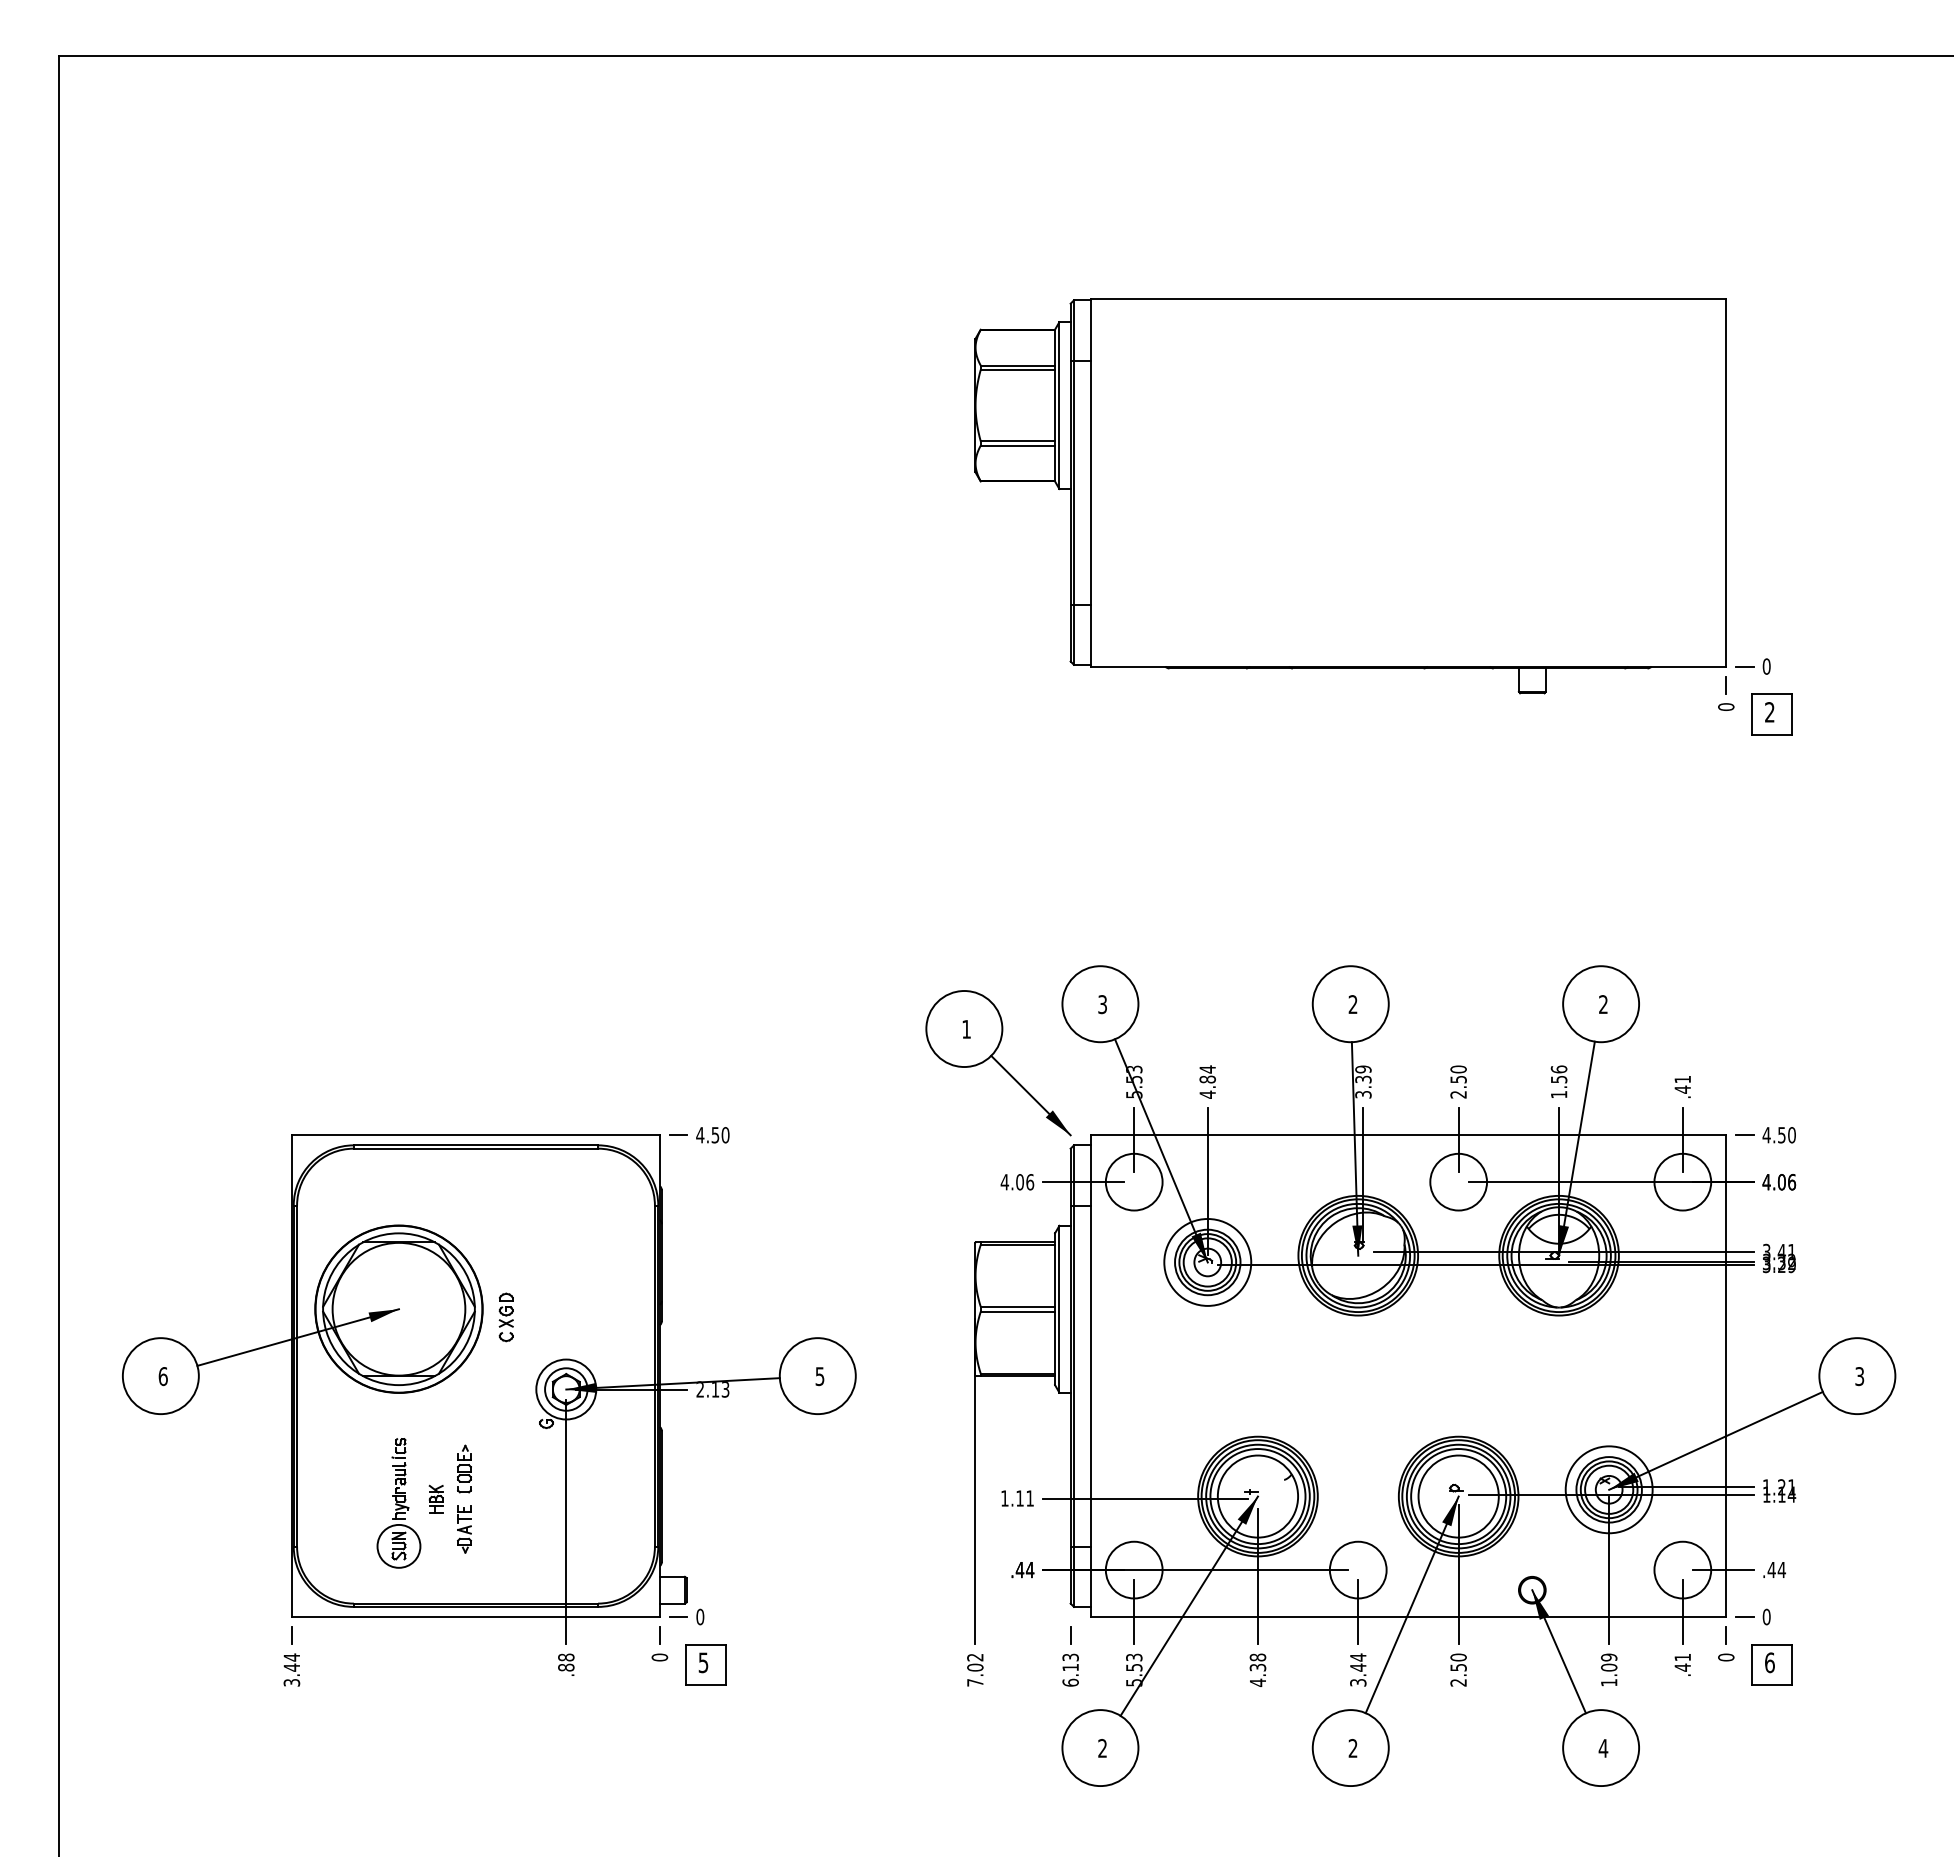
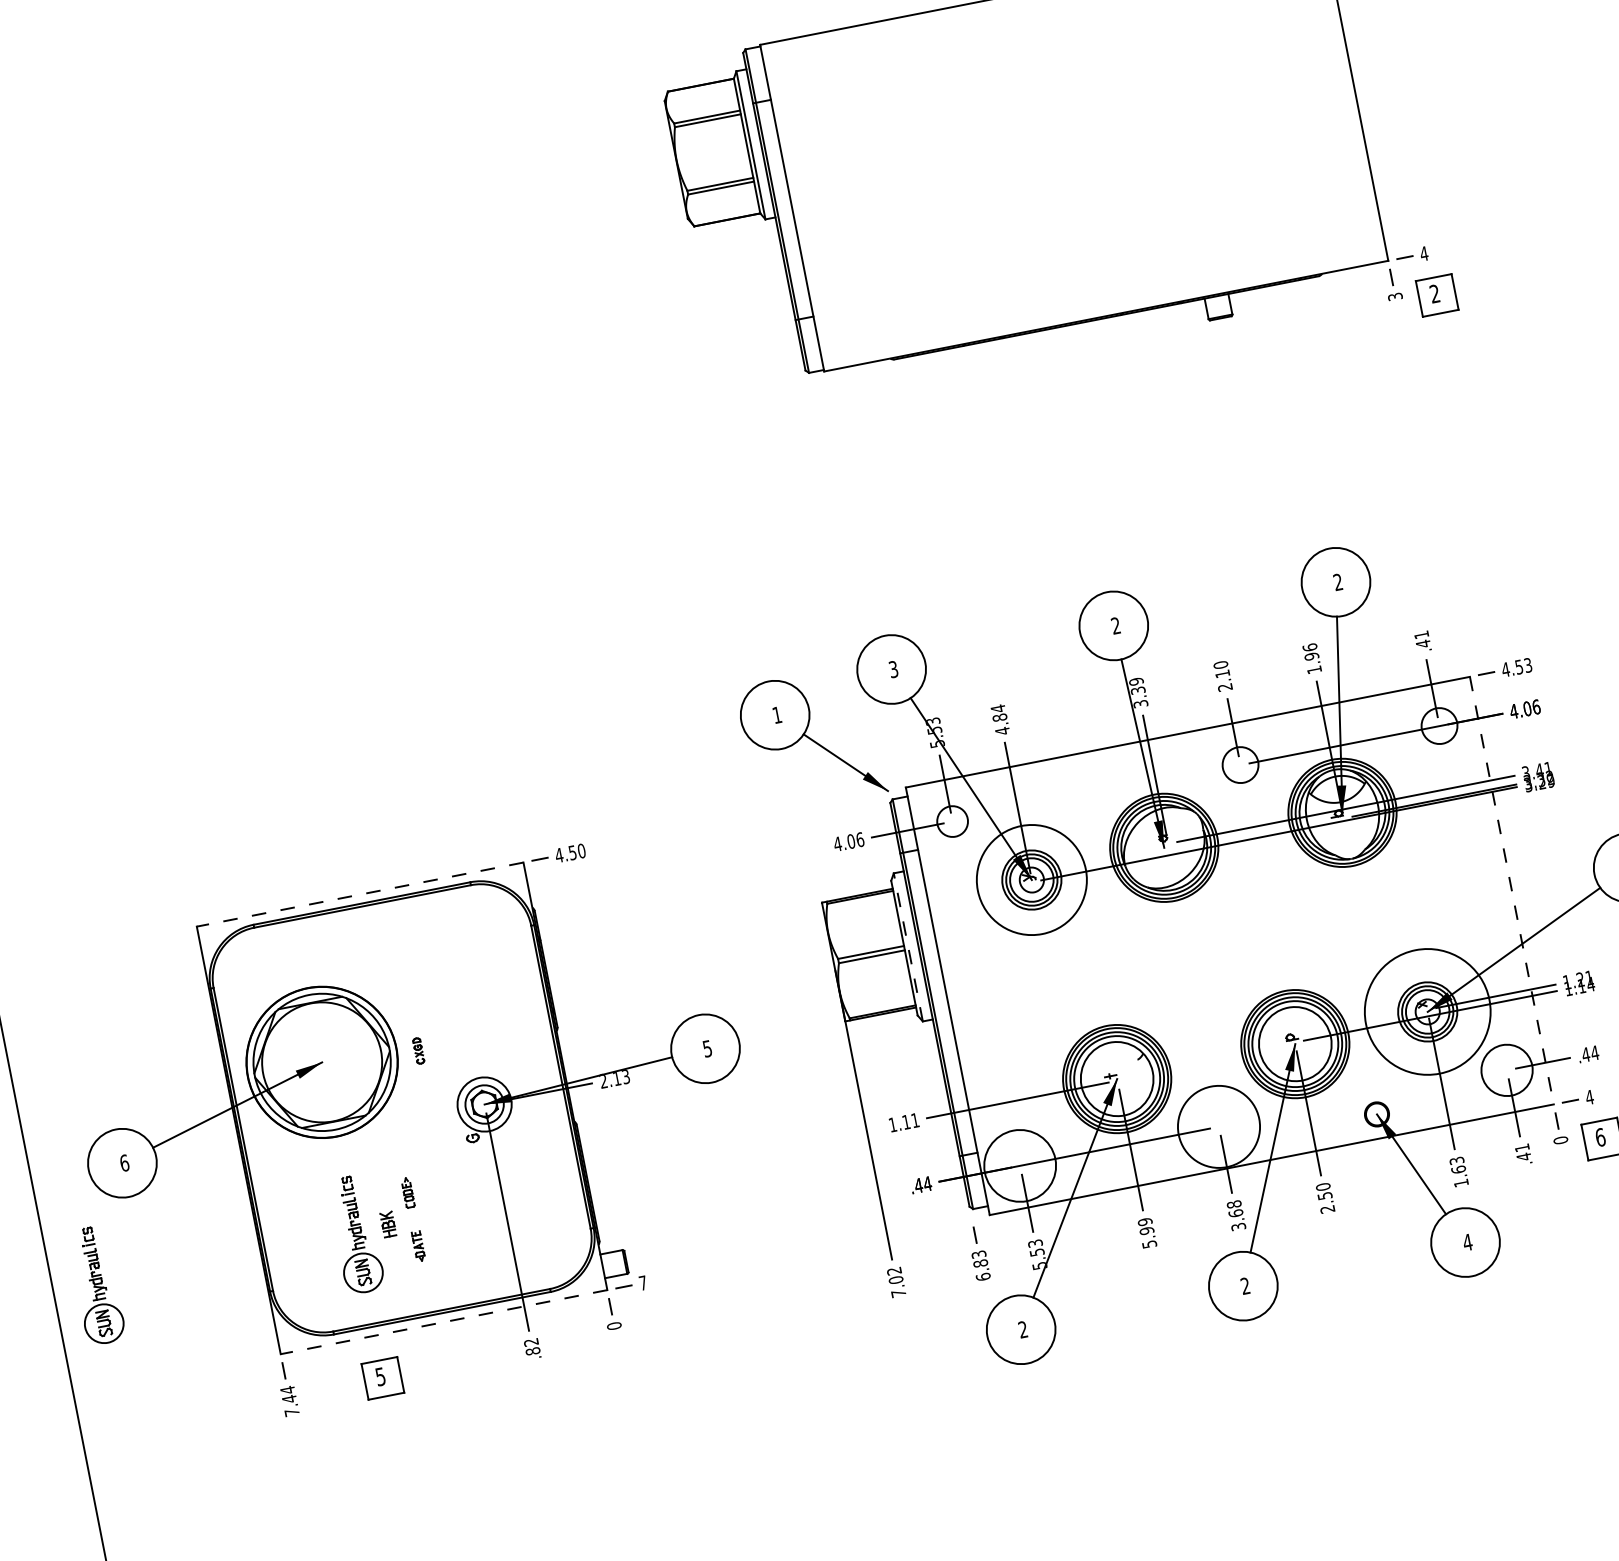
text: (1766, 666) -> (1423, 253), 0 -> 4
text: (1726, 706) -> (1395, 296), 0 -> 3
text: (1458, 1079) -> (1222, 673), 2.50 -> 2.10
text: (1558, 1079) -> (1311, 656), 1.56 -> 1.96
line: (475, 1135) -> (359, 894), solid -> dashed
text: (1791, 1135) -> (1527, 665), 4.50 -> 4.53
circle: (1133, 1181) -> (951, 821), size x0.6
circle: (1458, 1181) -> (1240, 764), size x0.7
circle: (1682, 1181) -> (1439, 725), size x0.7
circle: (1207, 1262) -> (1031, 880), size x1.4
line: (1059, 1308) -> (908, 946), solid -> dashed
part: (505, 1317) -> (418, 1051), size x0.6
line: (1726, 1376) -> (1512, 890), solid -> dashed
part: (464, 1468) -> (408, 1192), size x0.7
circle: (1608, 1489) -> (1427, 1011), size x1.6
part: (106, 1503) -> (96, 1285), added
part: (464, 1529) -> (418, 1246), size x0.7
circle: (1133, 1569) -> (1019, 1165), size x1.4
circle: (1357, 1569) -> (1218, 1126), size x1.6
line: (475, 1616) -> (443, 1321), solid -> dashed
text: (700, 1616) -> (643, 1282), 0 -> 7
text: (1766, 1616) -> (1589, 1096), 0 -> 4
text: (566, 1657) -> (531, 1342), .88 -> .82
text: (1358, 1662) -> (1235, 1208), 3.44 -> 3.68
text: (1608, 1662) -> (1457, 1165), 1.09 -> 1.63
part: (705, 1664) -> (382, 1377), moved
text: (1070, 1667) -> (980, 1263), 6.13 -> 6.83
text: (1257, 1670) -> (1147, 1233), 4.38 -> 5.99
text: (291, 1682) -> (291, 1412), 3.44 -> 7.44

